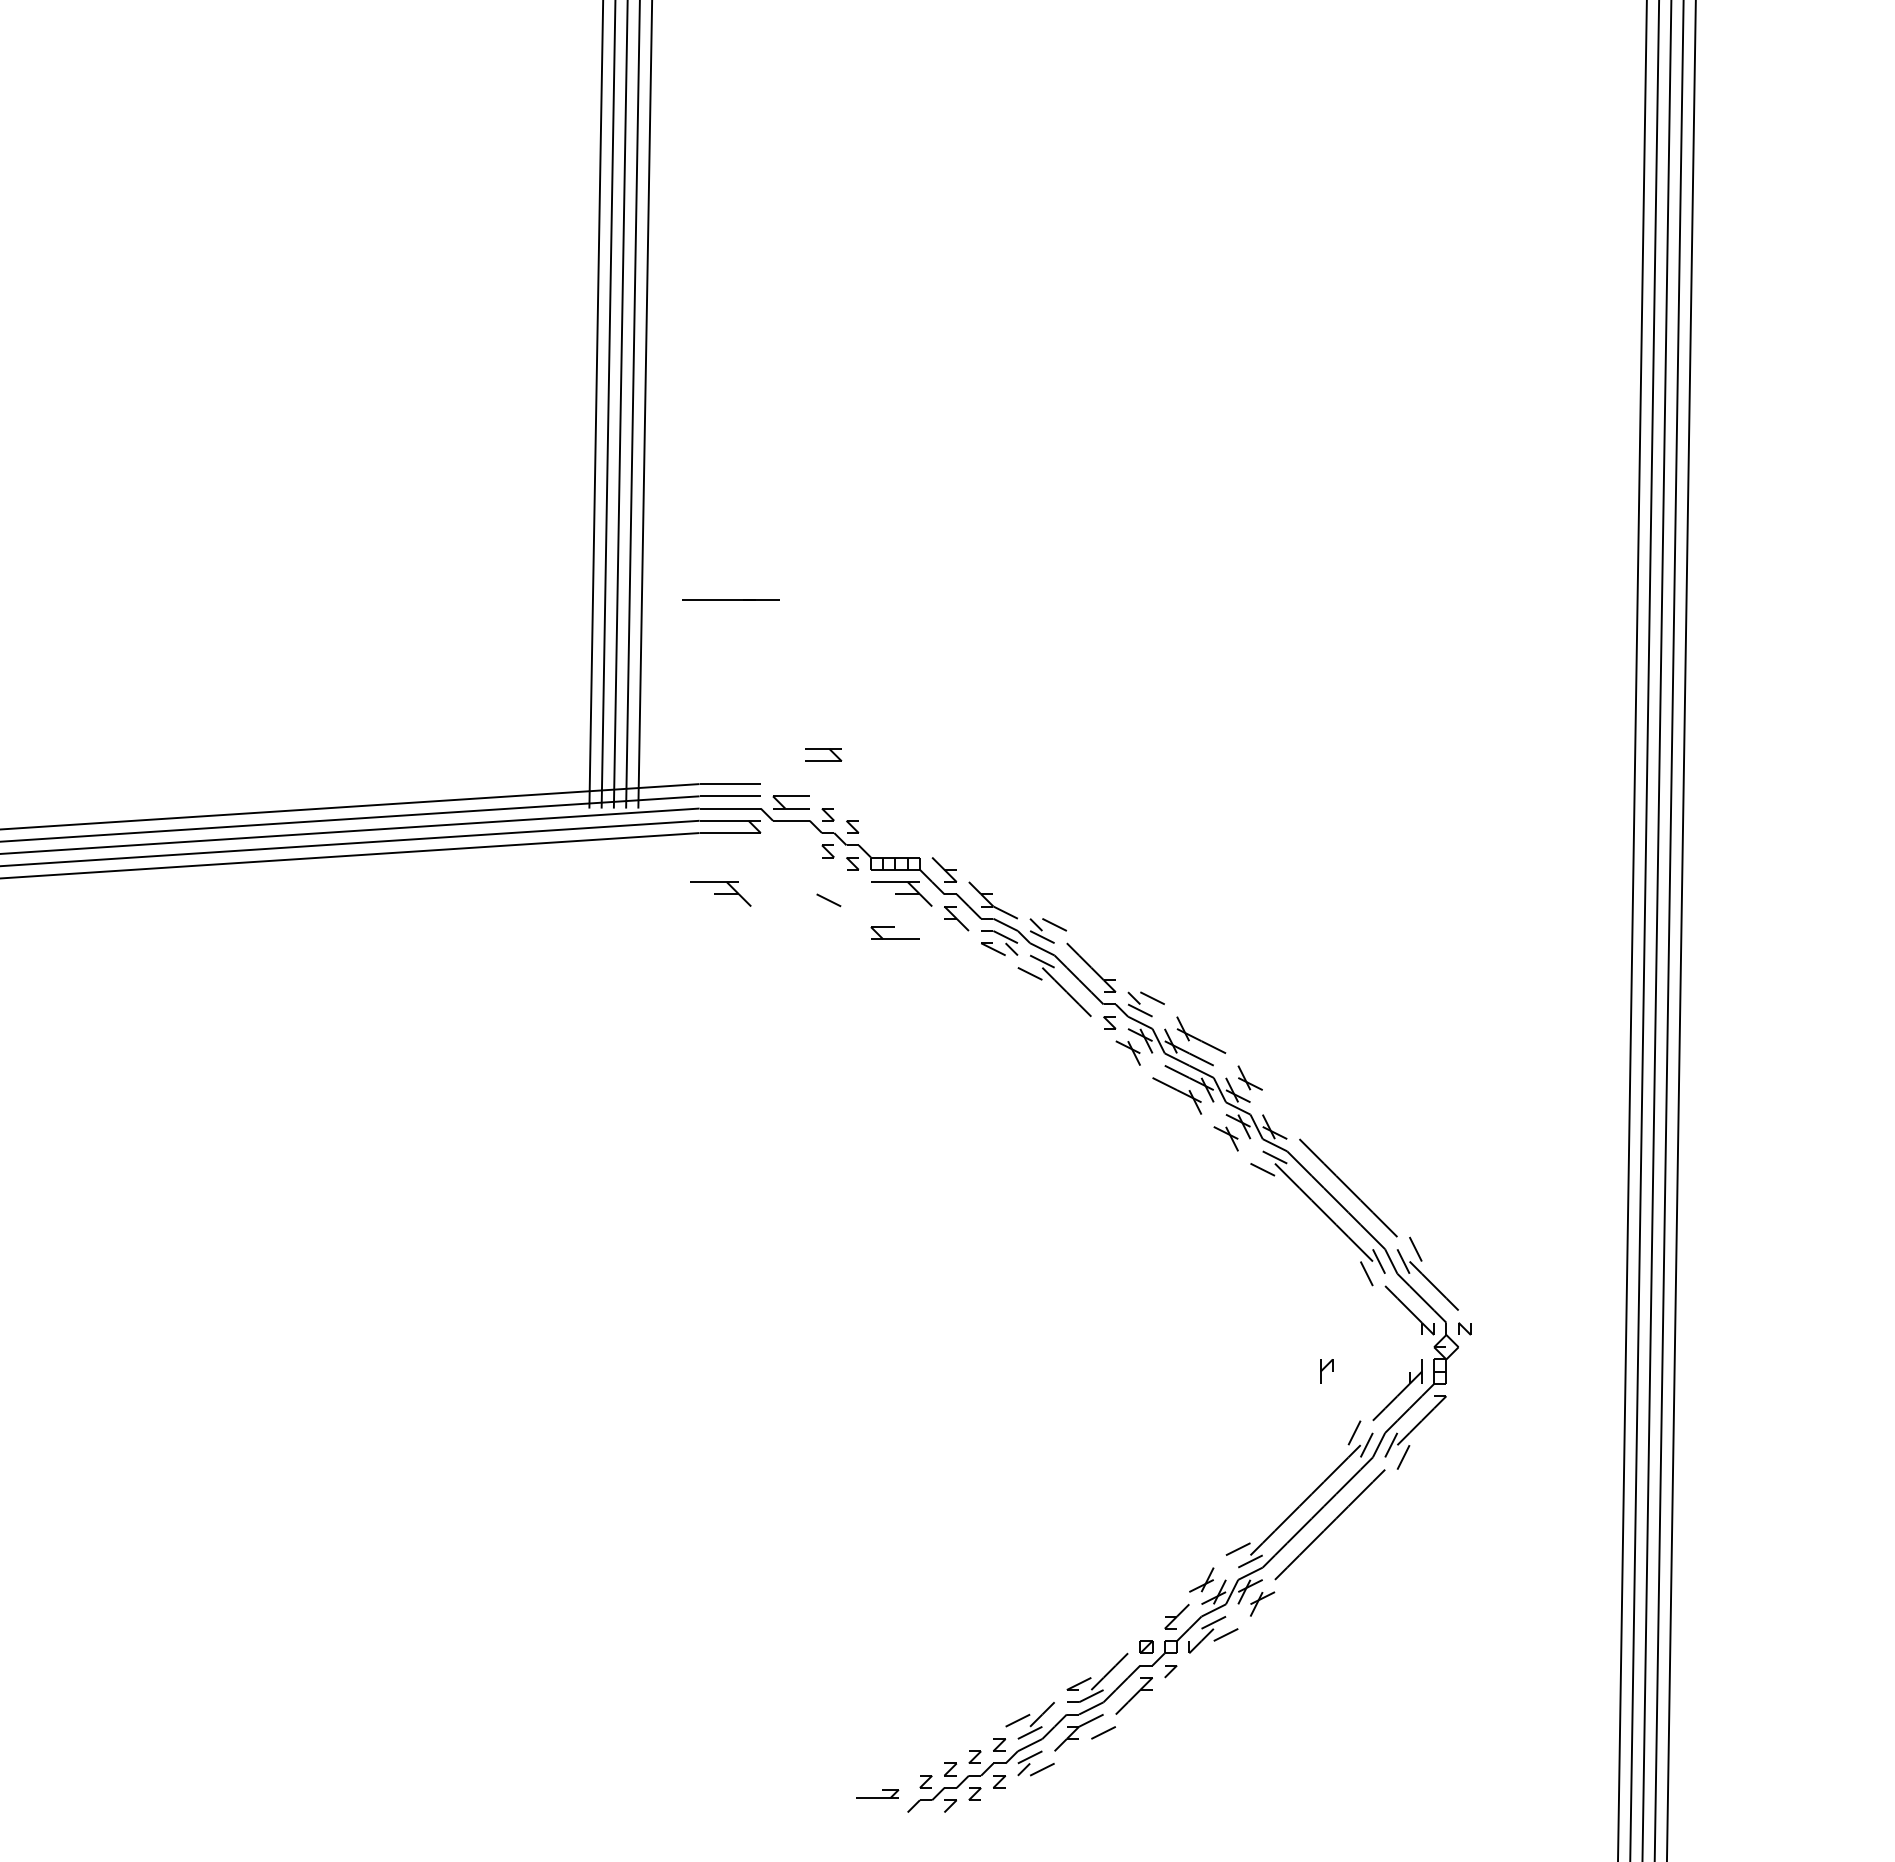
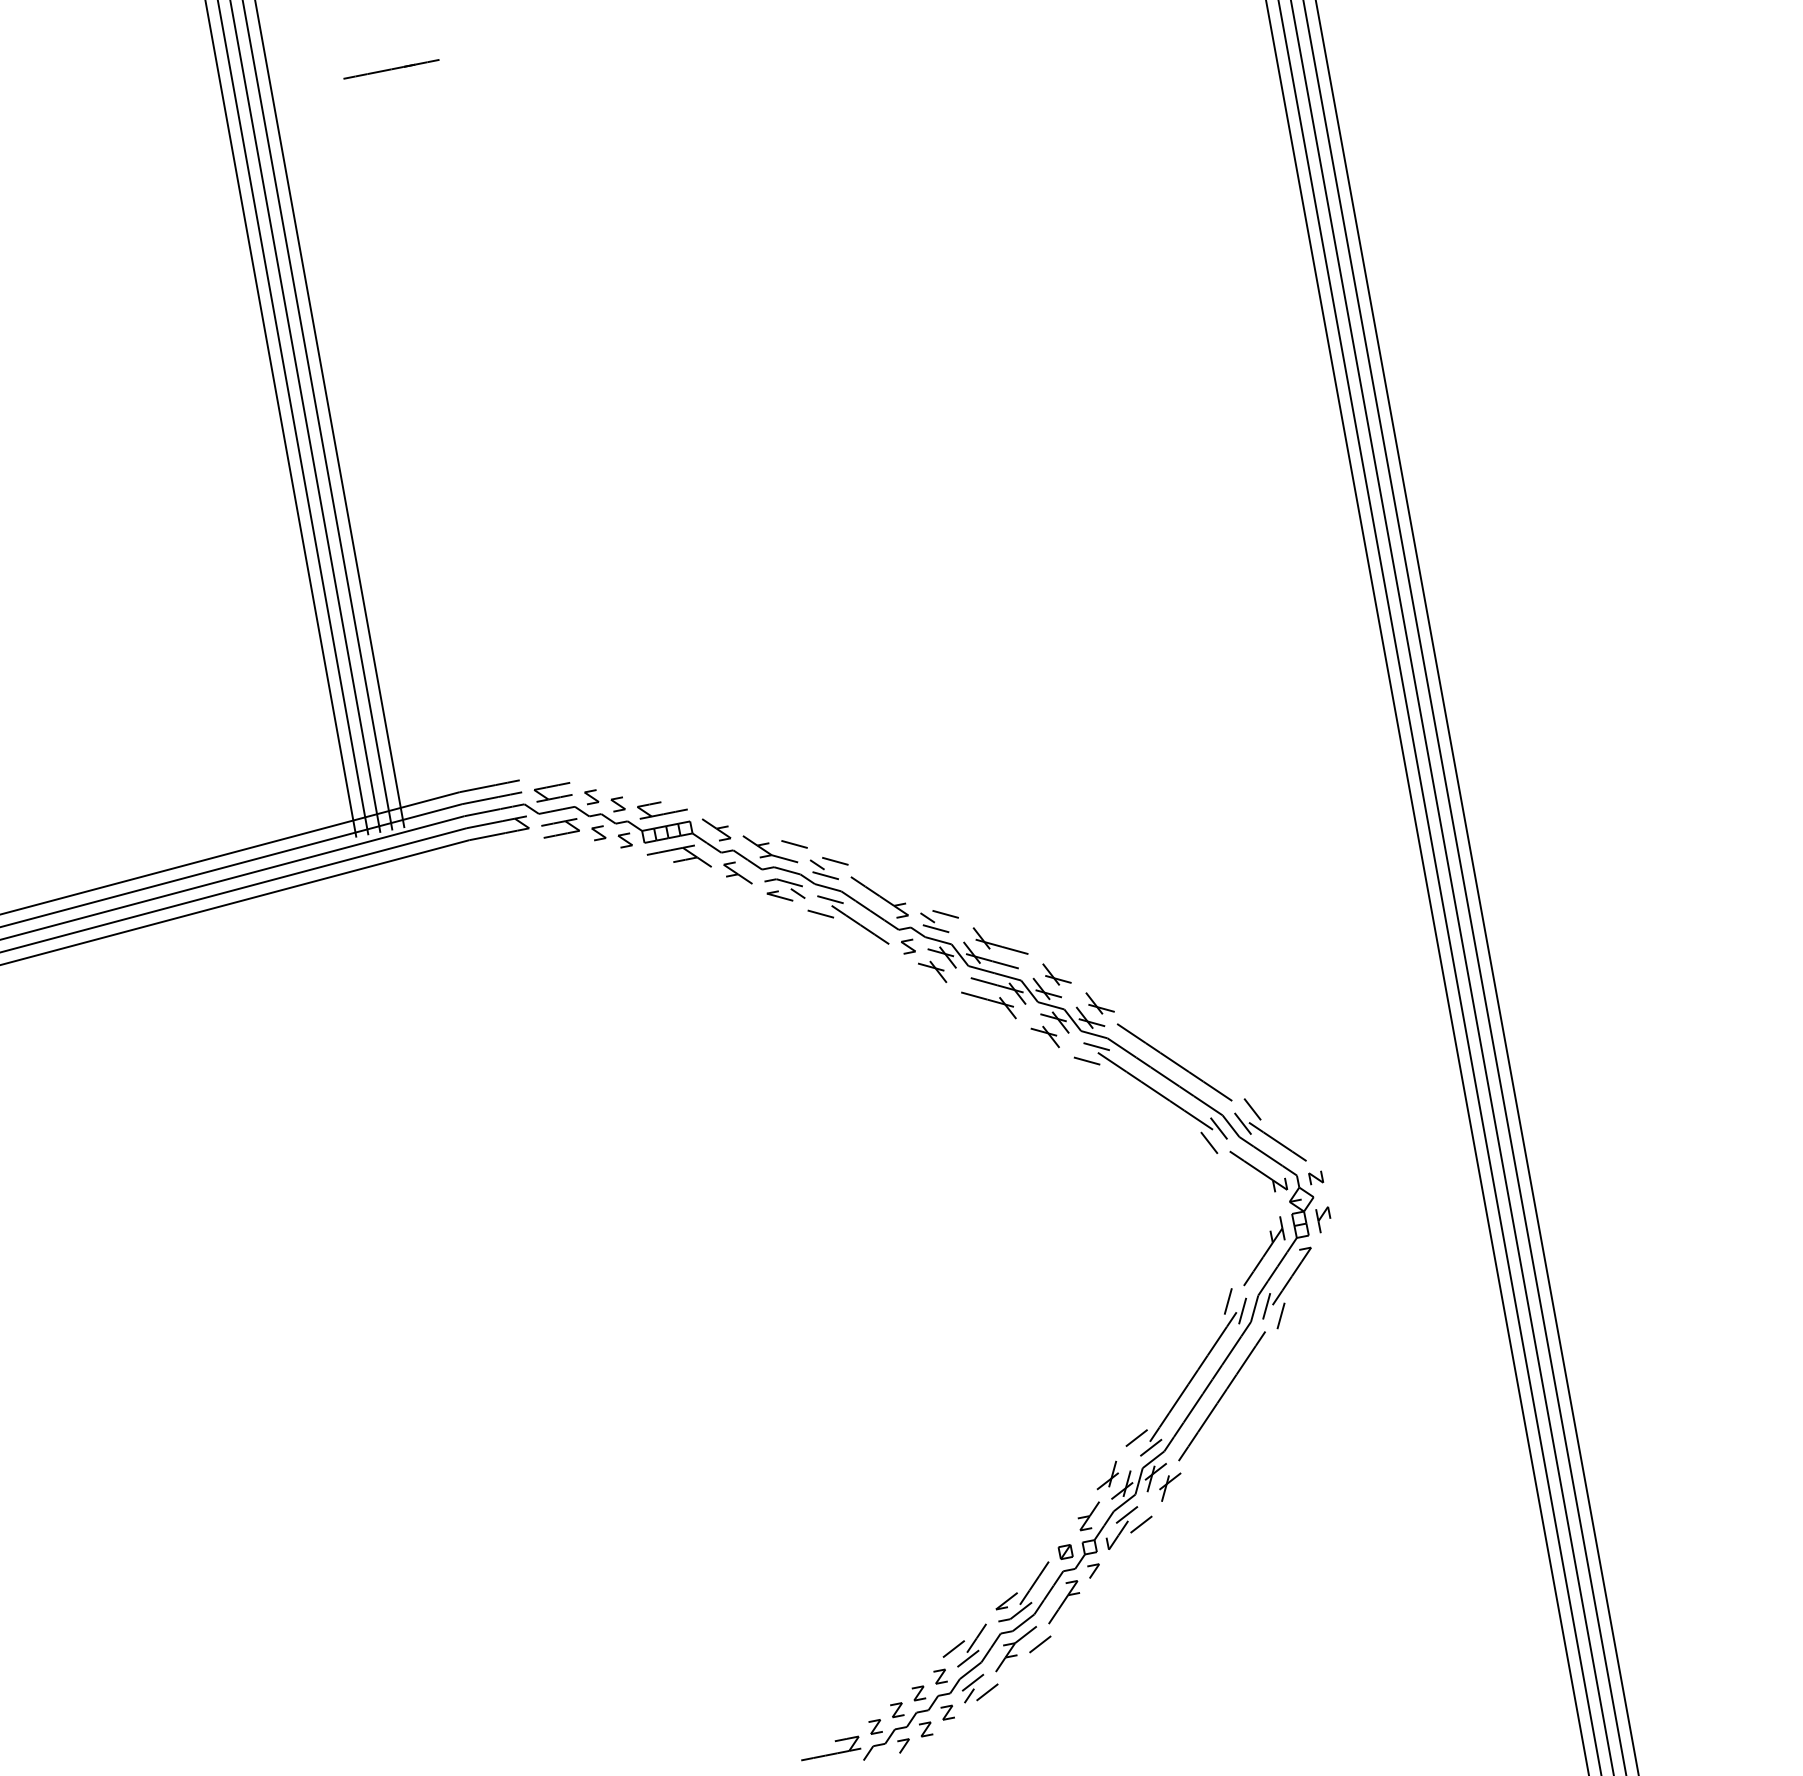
line: (730, 599) -> (390, 69), moved
part: (823, 754) -> (560, 827), moved
part: (720, 893) -> (501, 895), removed
line: (828, 900) -> (794, 844), moved
part: (894, 932) -> (661, 807), moved
part: (1286, 1114) -> (1099, 1002), added
part: (1326, 1371) -> (1324, 1219), moved
part: (877, 1793) -> (830, 1747), size x1.43

